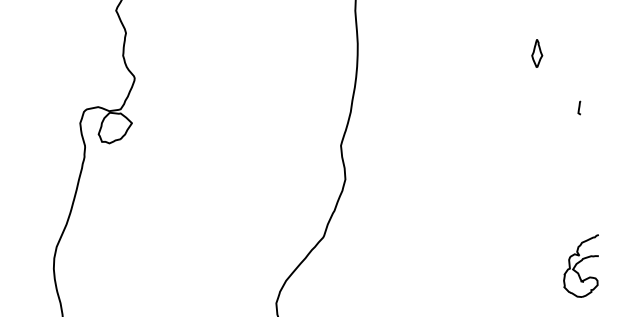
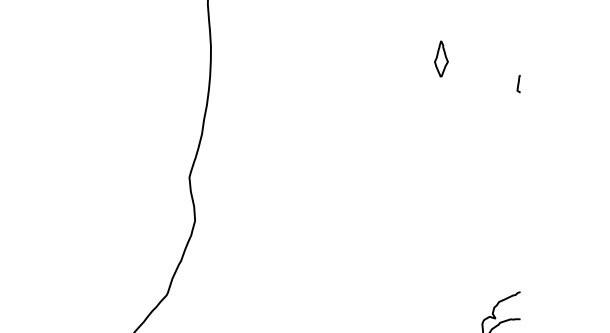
curve: (579, 107) -> (518, 83), moved

